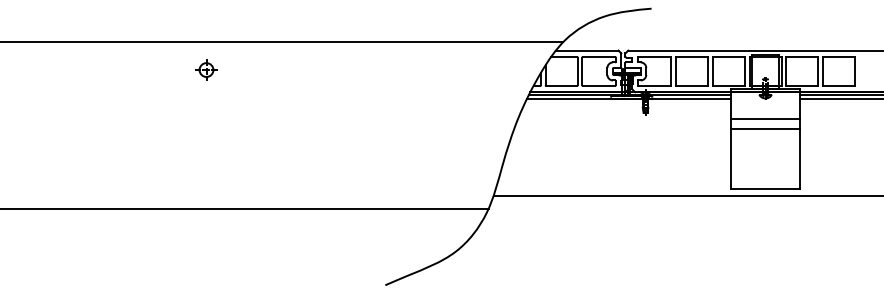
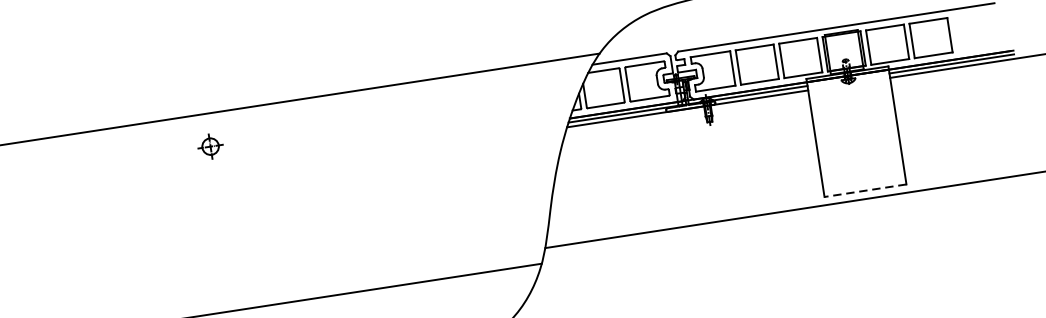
part: (206, 69) -> (210, 146), moved
line: (765, 118) -> (852, 107), removed
line: (765, 129) -> (854, 119), removed
line: (765, 189) -> (865, 190), solid -> dashed

